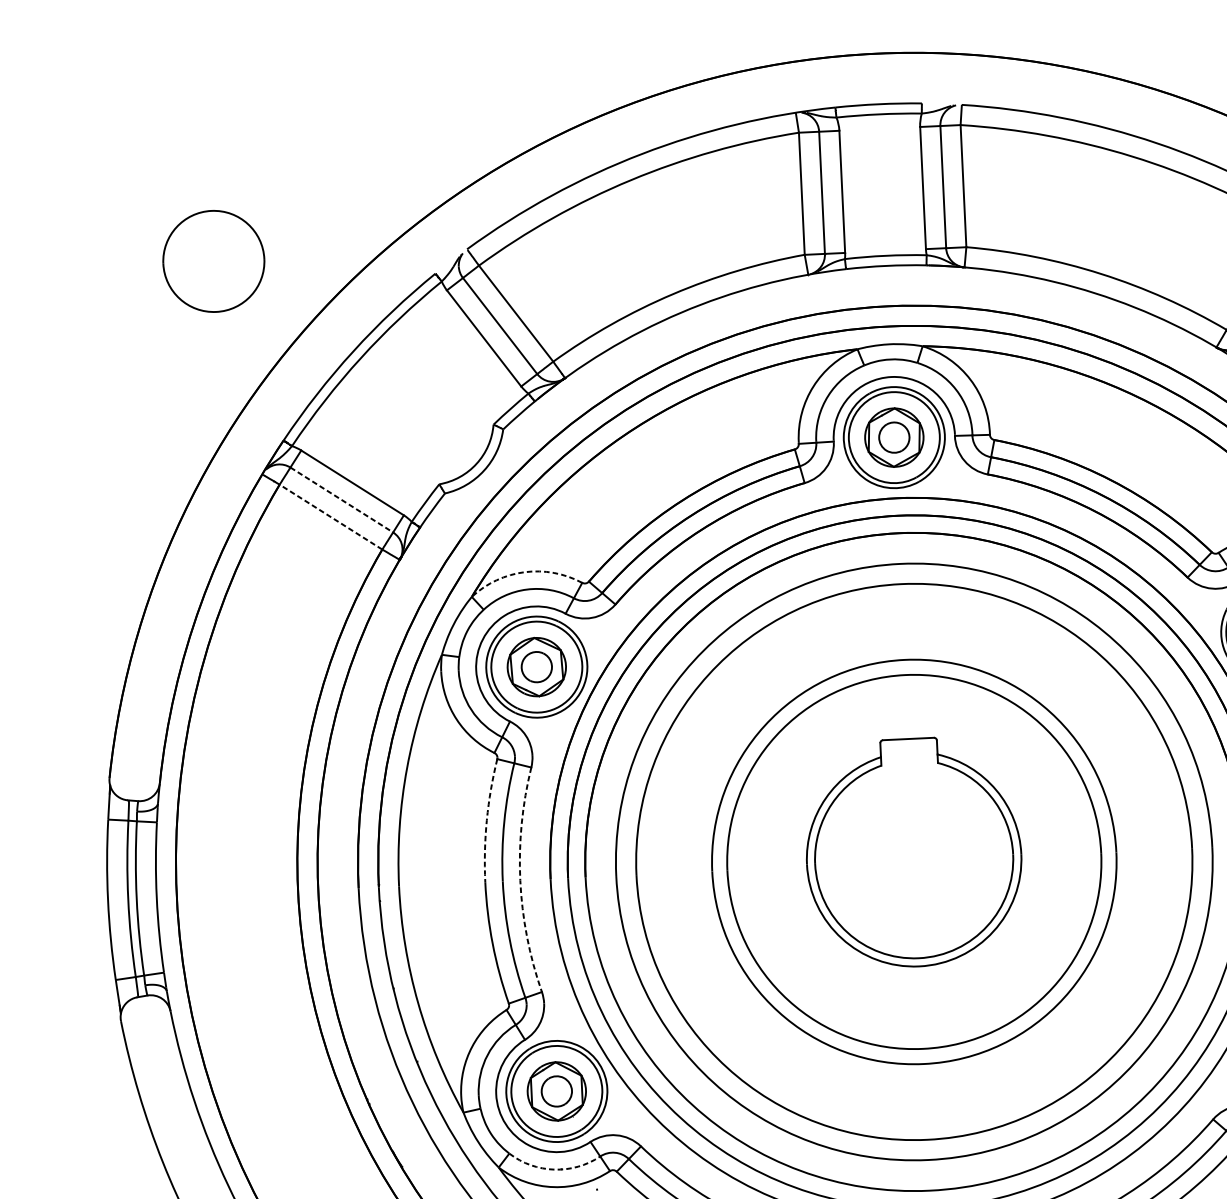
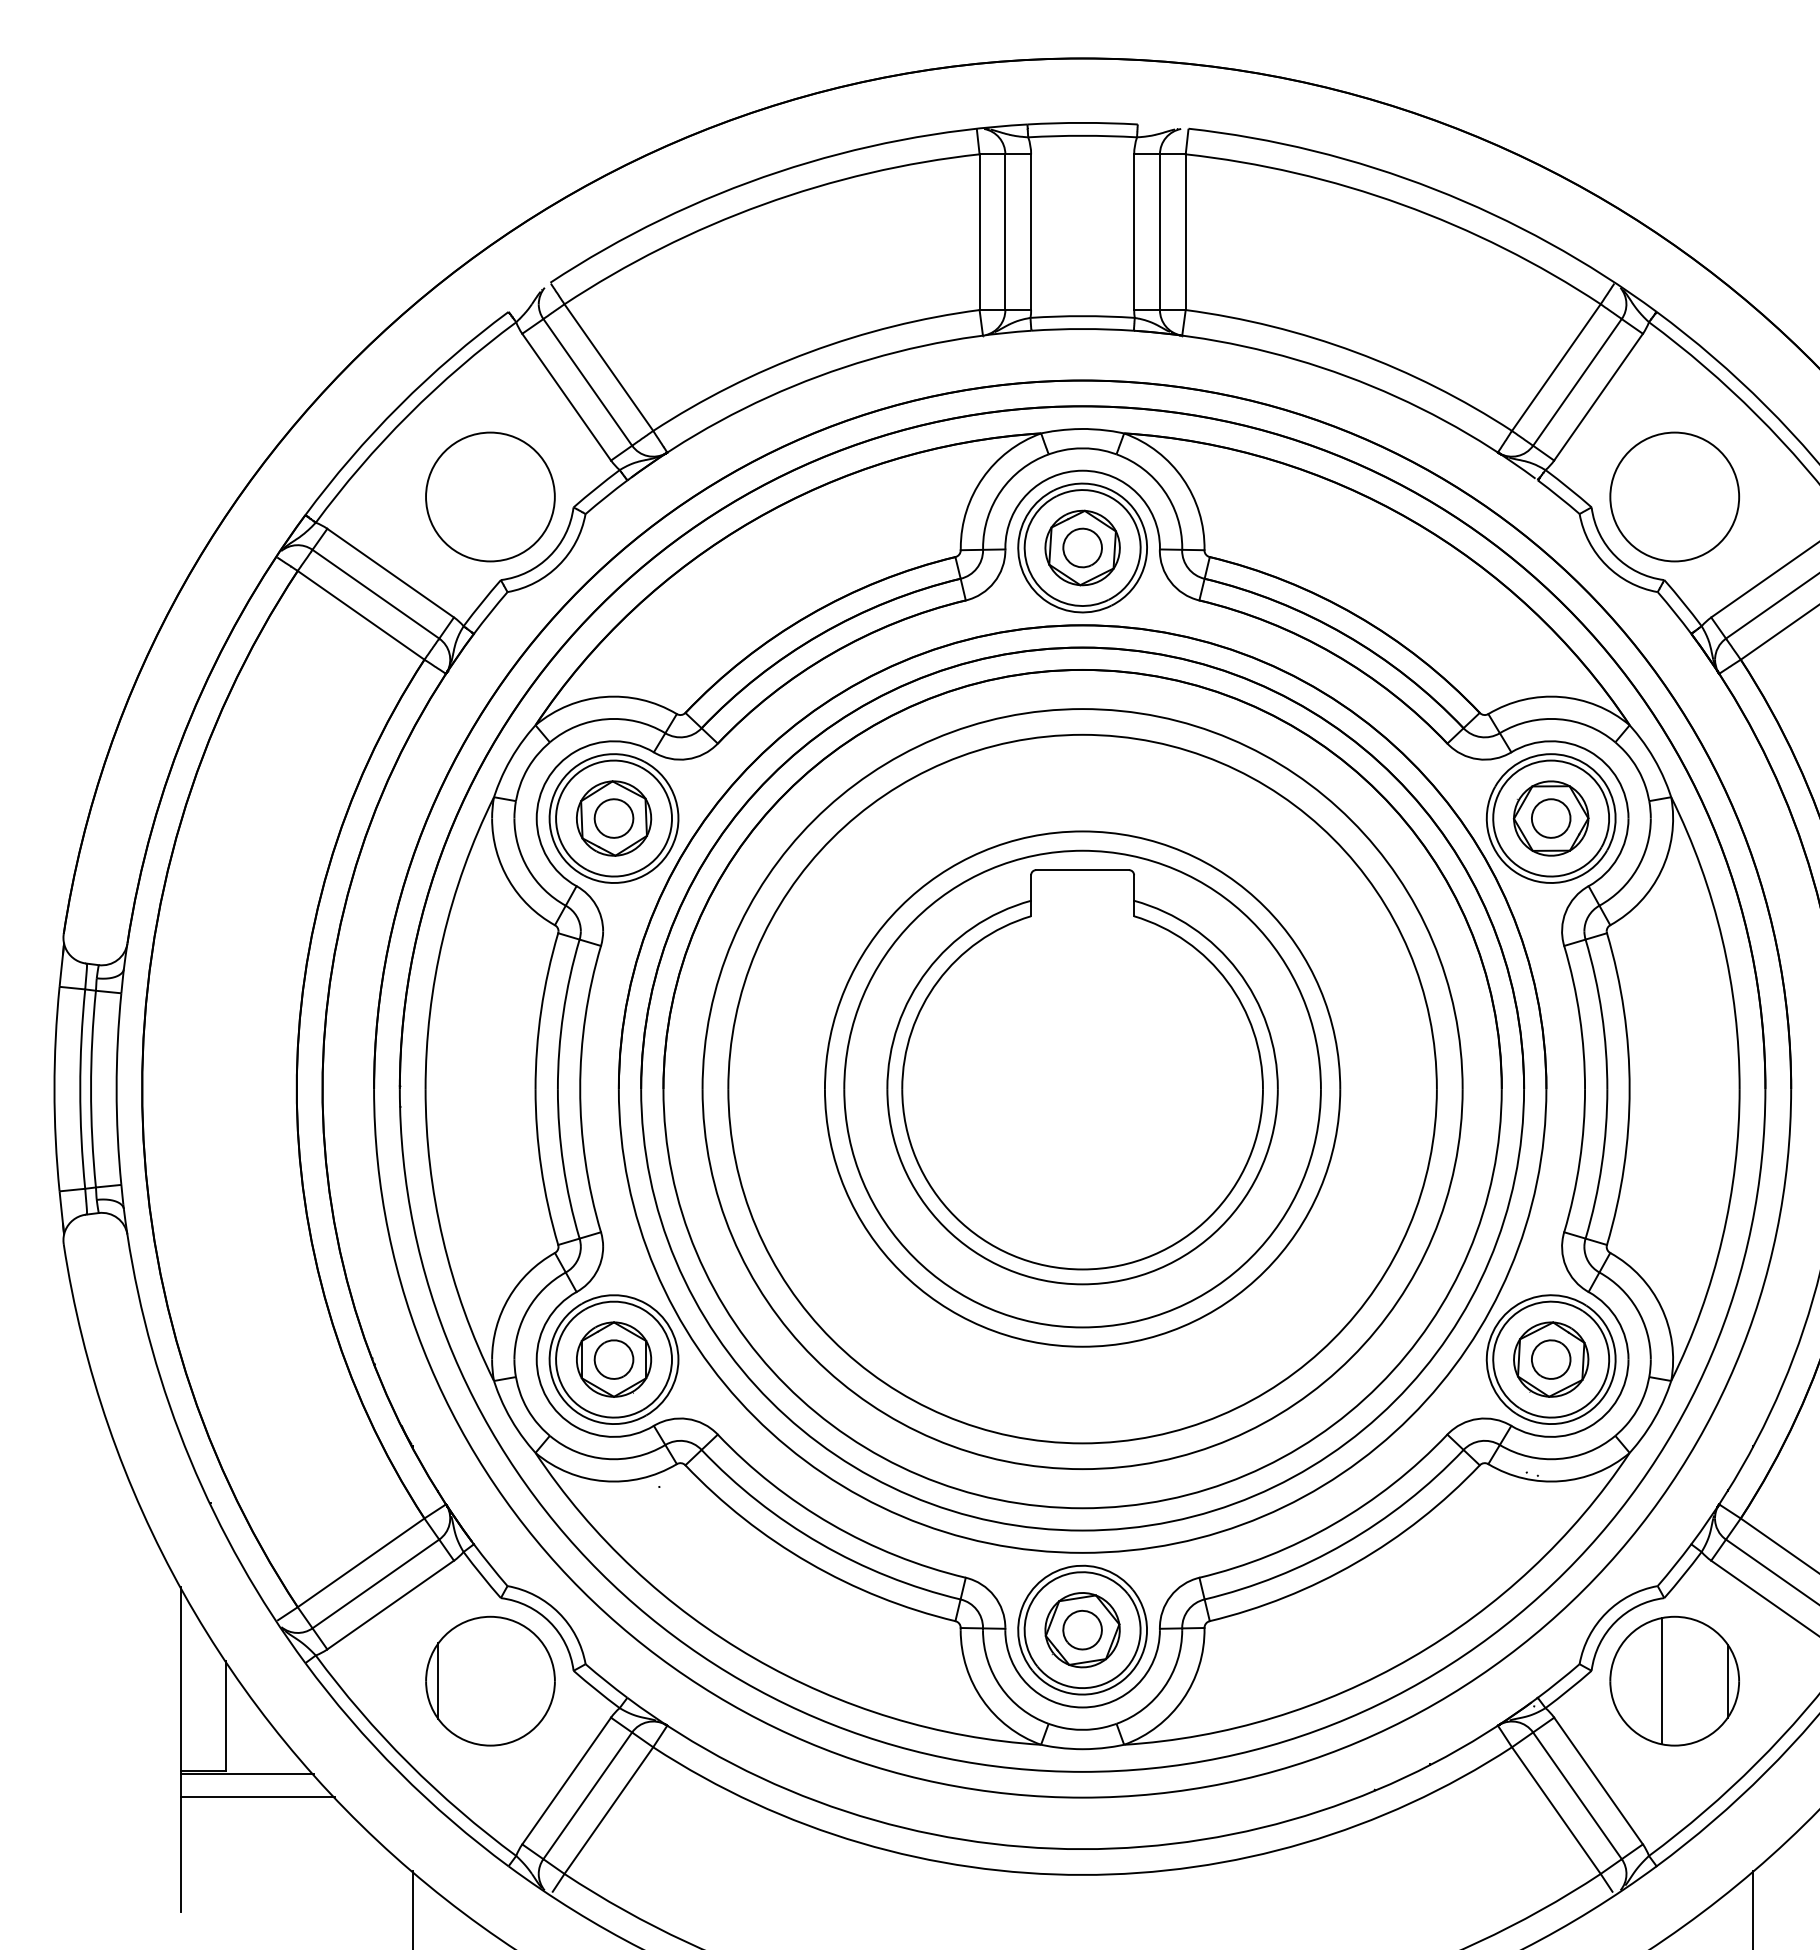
part: (213, 261) -> (490, 496), moved
line: (342, 500) -> (376, 594), dashed -> solid
line: (330, 517) -> (360, 615), dashed -> solid
arc: (524, 572) -> (604, 697), dashed -> solid
arc: (487, 820) -> (541, 1010), dashed -> solid
part: (913, 852) -> (1082, 1077), size x1.43
arc: (520, 880) -> (580, 1089), dashed -> solid
arc: (554, 1169) -> (606, 1458), dashed -> solid

